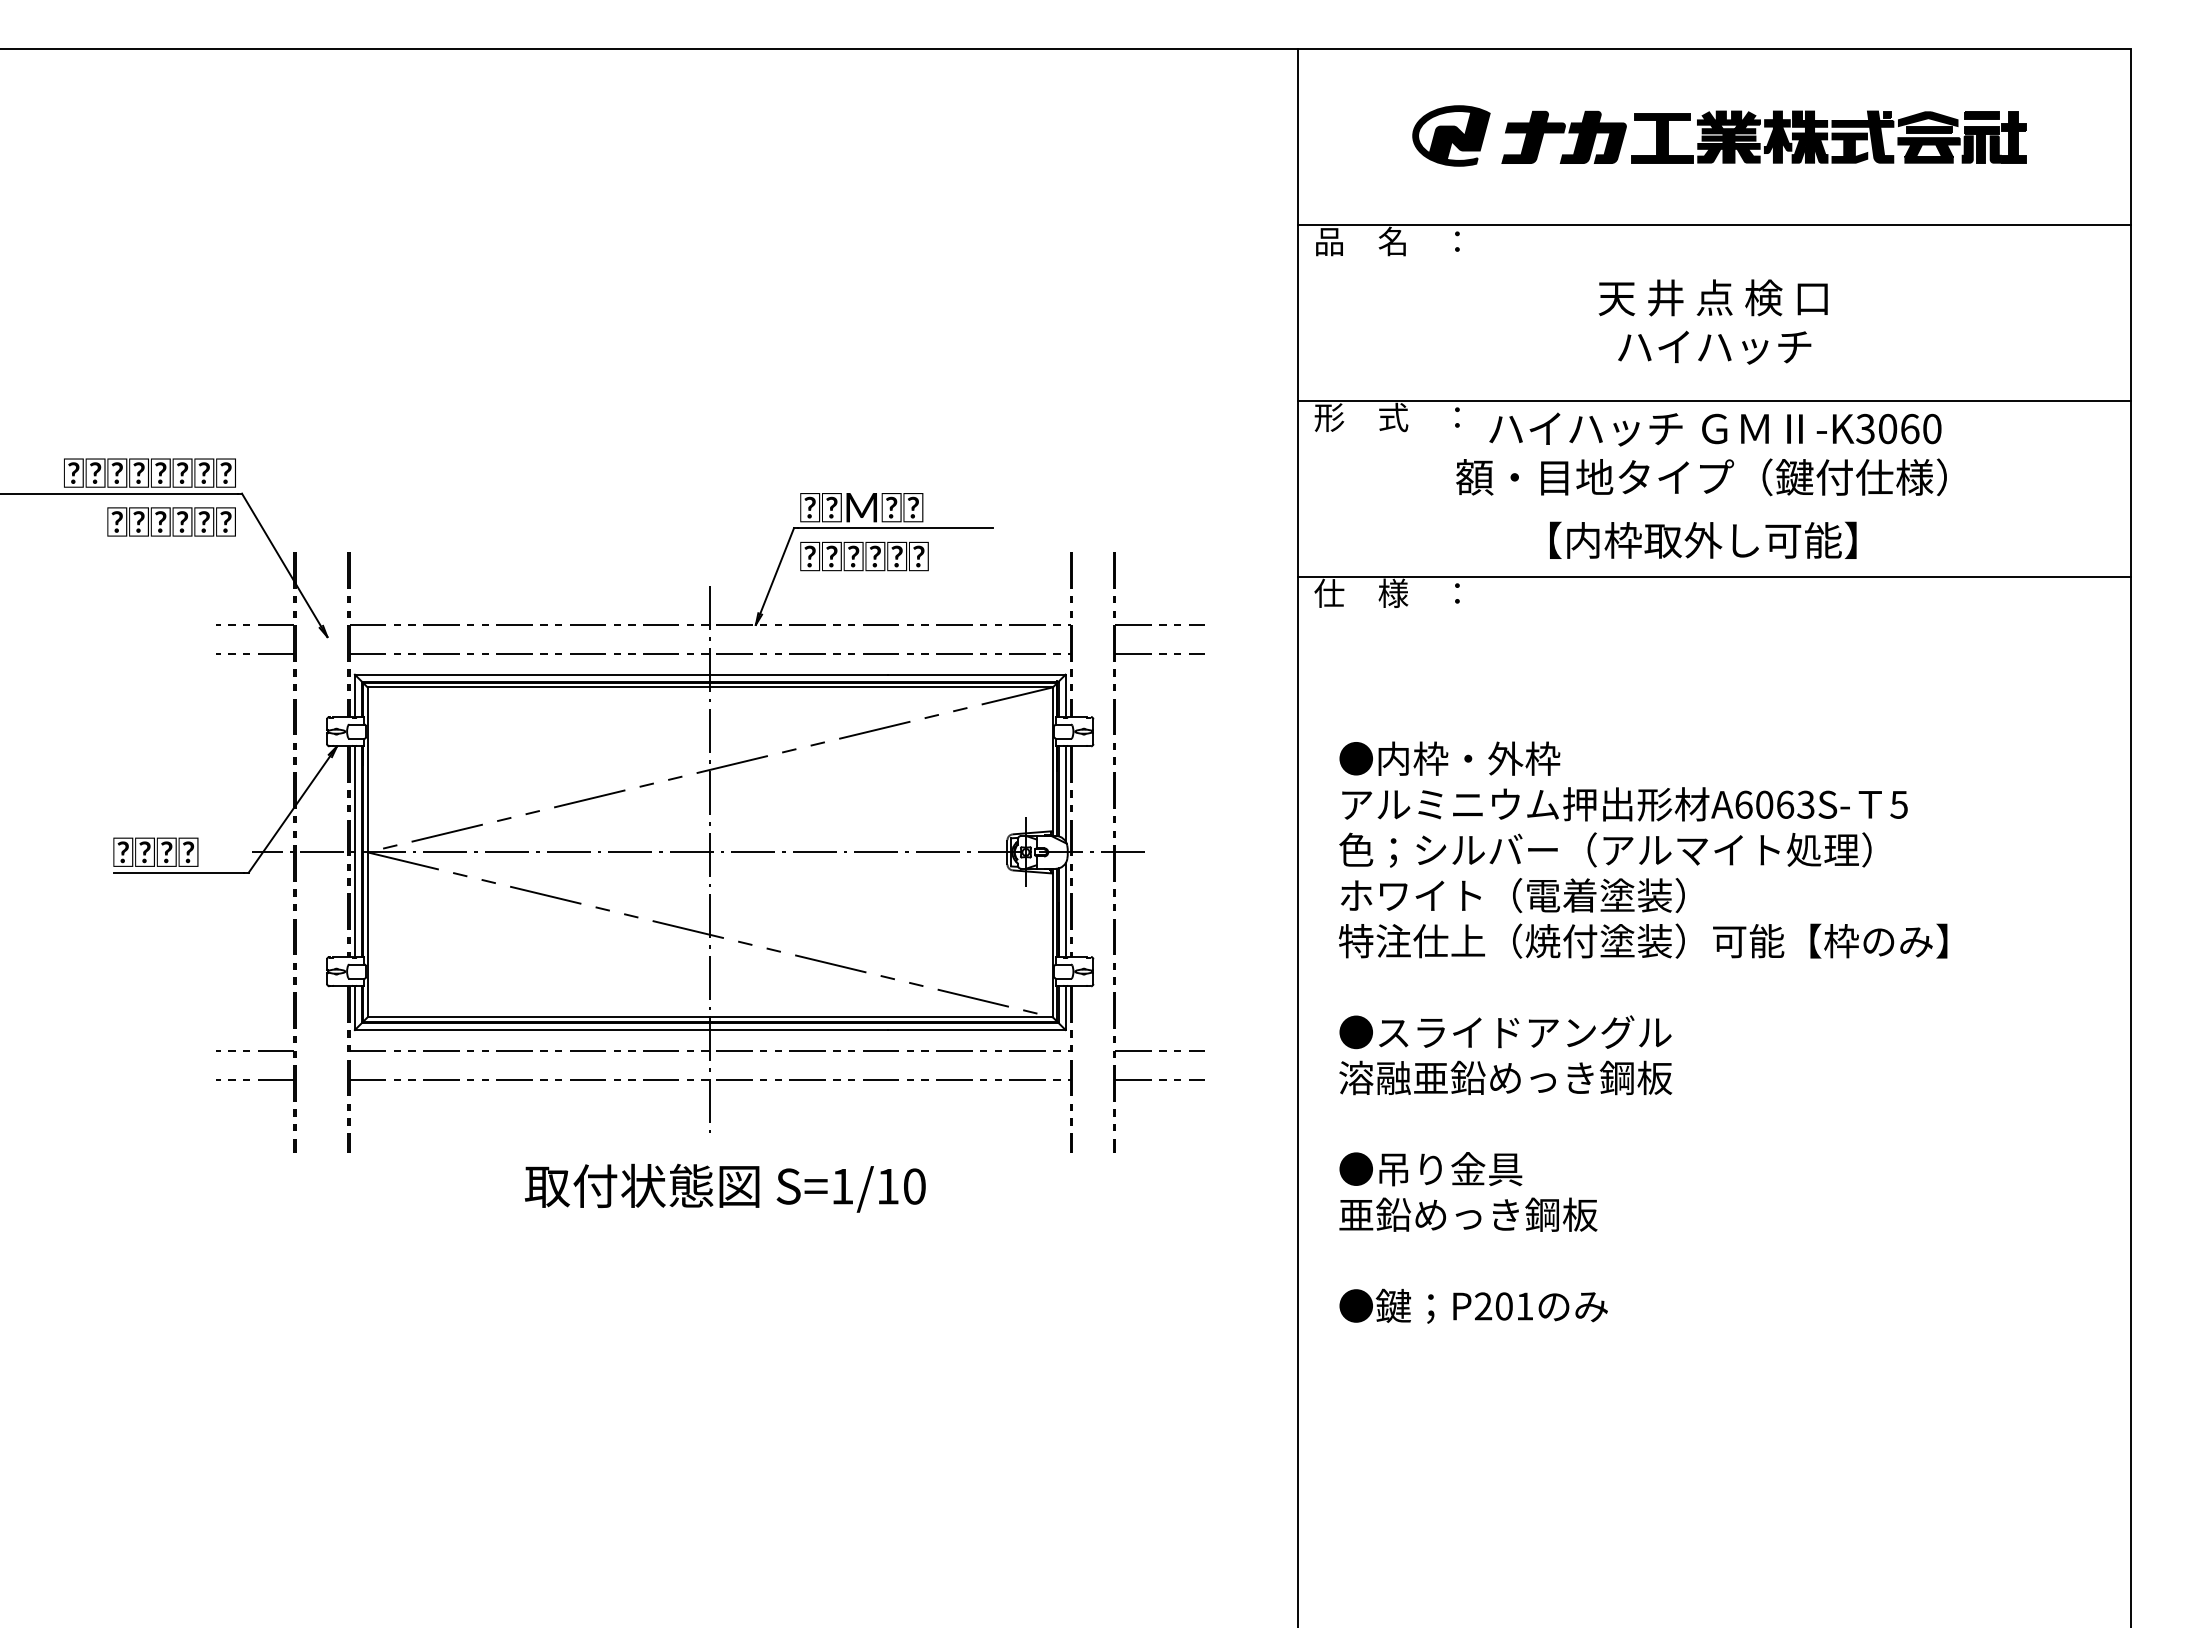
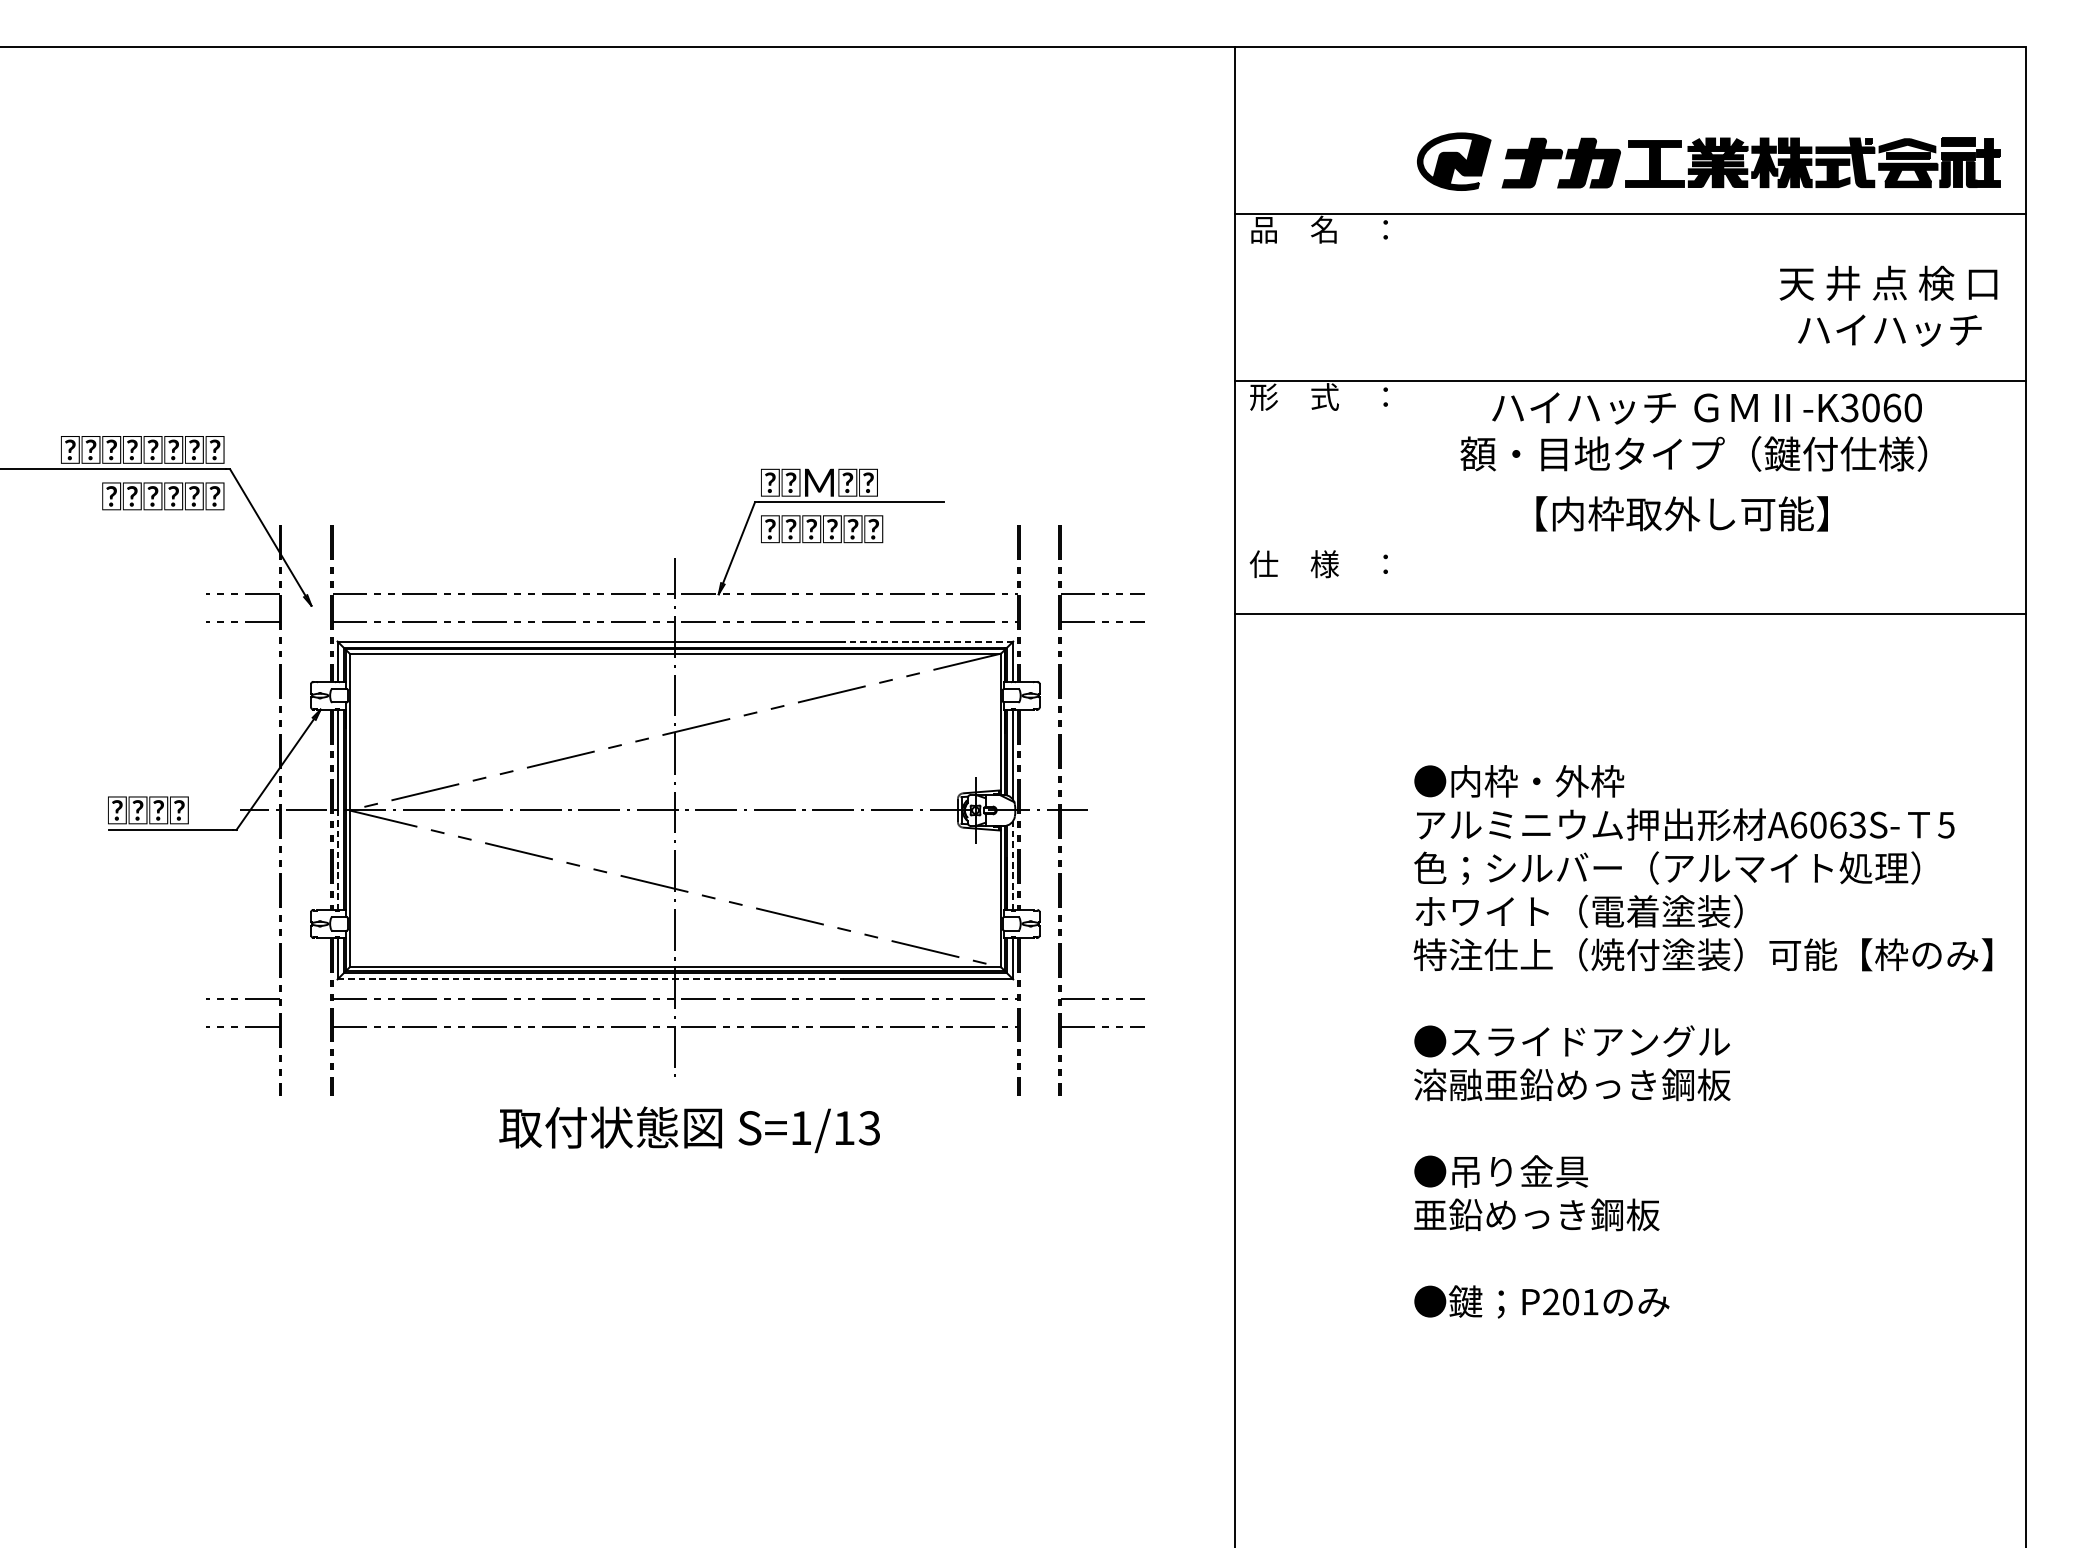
part: (1719, 135) -> (1709, 161), moved
text: (1712, 321) -> (1887, 305), moved
text: (1701, 454) -> (1693, 432), moved
text: (1703, 539) -> (1682, 513), moved
line: (1714, 576) -> (1630, 613), moved
line: (976, 674) -> (928, 641), solid -> dashed
line: (354, 904) -> (337, 860), solid -> dashed
line: (1065, 910) -> (1013, 865), solid -> dashed
line: (621, 1030) -> (591, 979), solid -> dashed
text: (1643, 1032) -> (1703, 1041), moved
text: (914, 1186) -> (869, 1128), S=1/10 -> S=1/13

